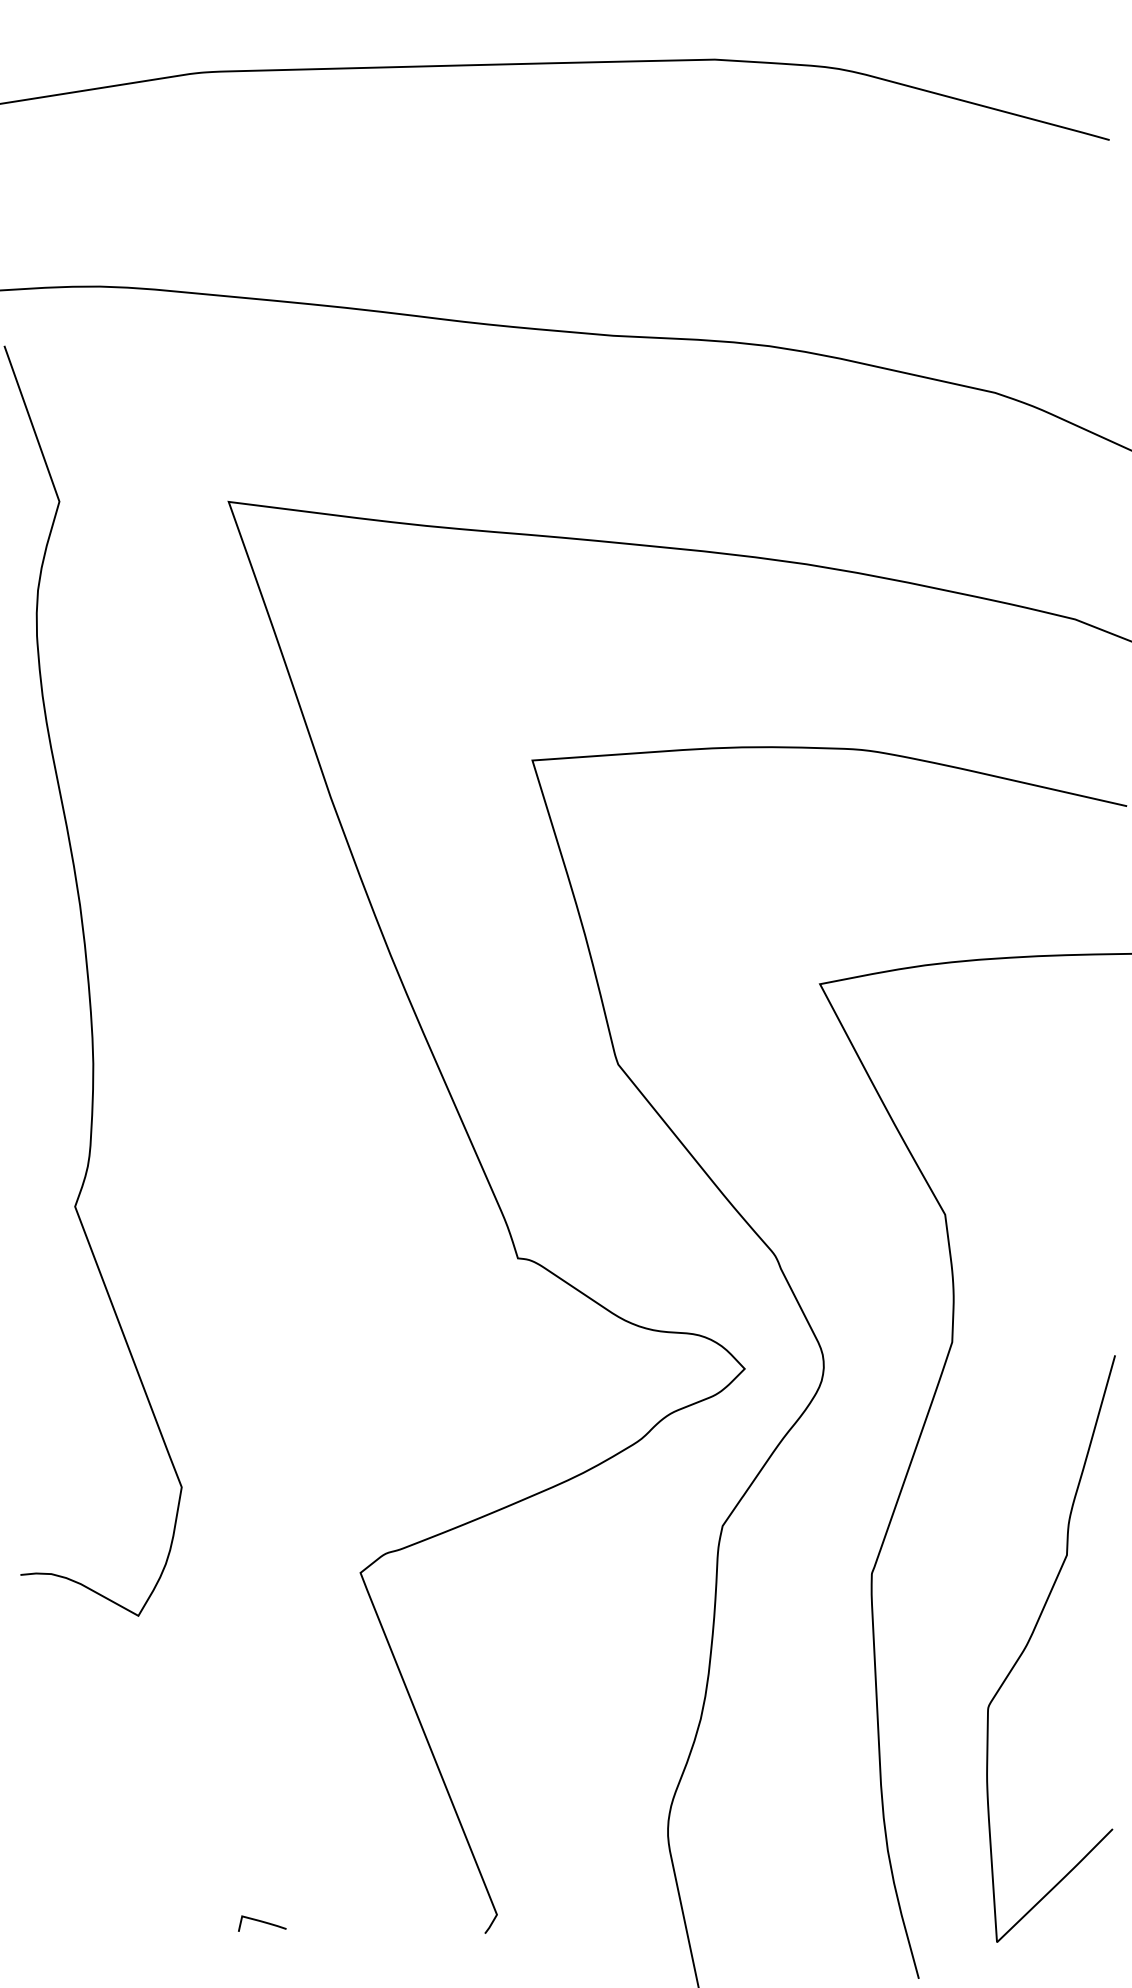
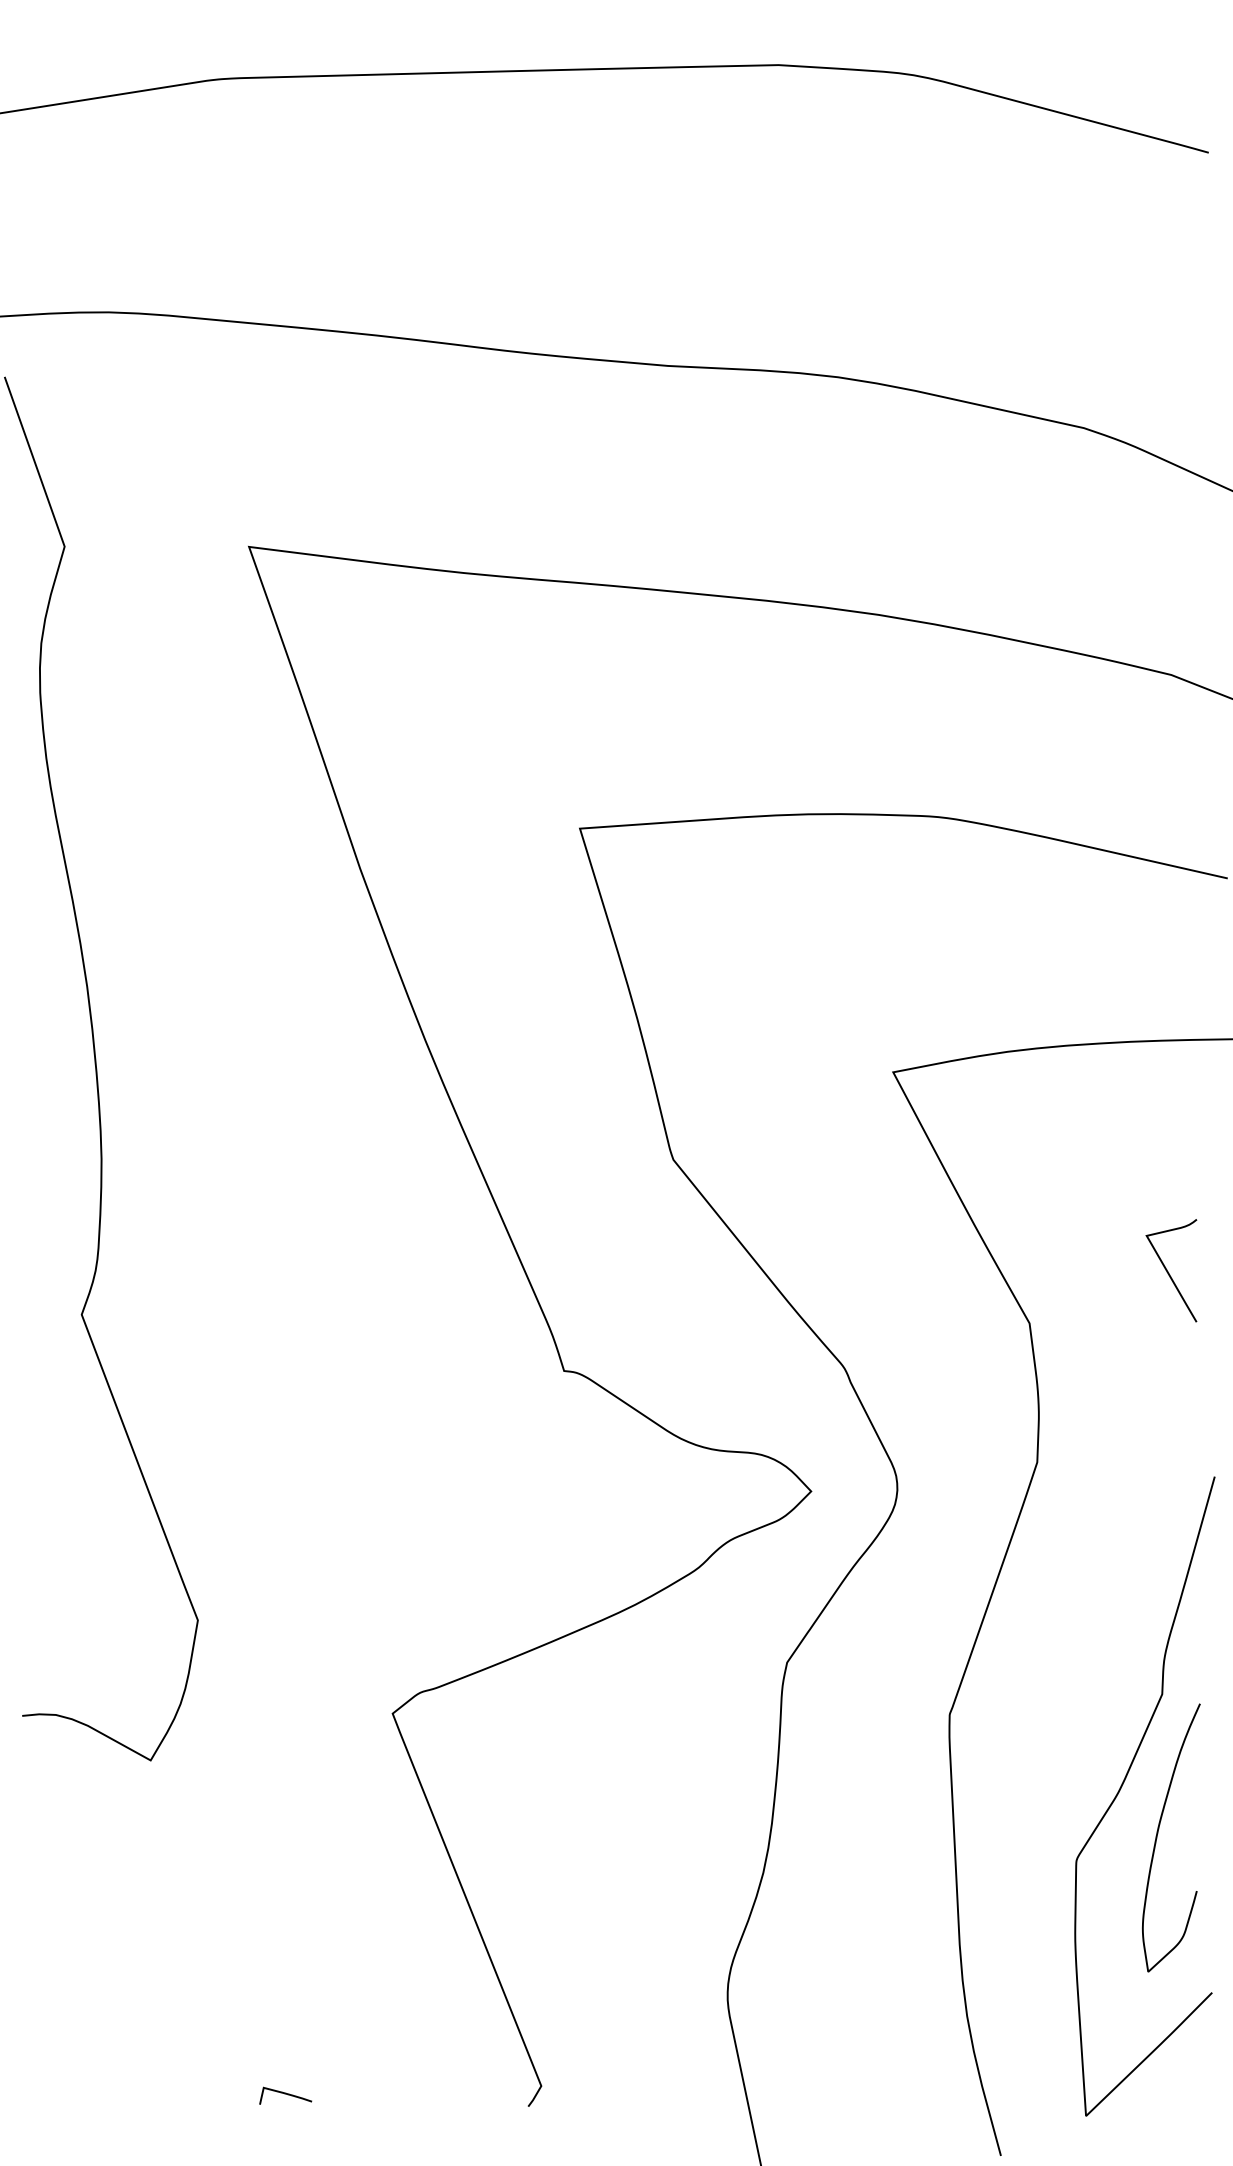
curve: (1072, 1166) -> (1168, 1270), added
curve: (1063, 1683) -> (1158, 1834), added

